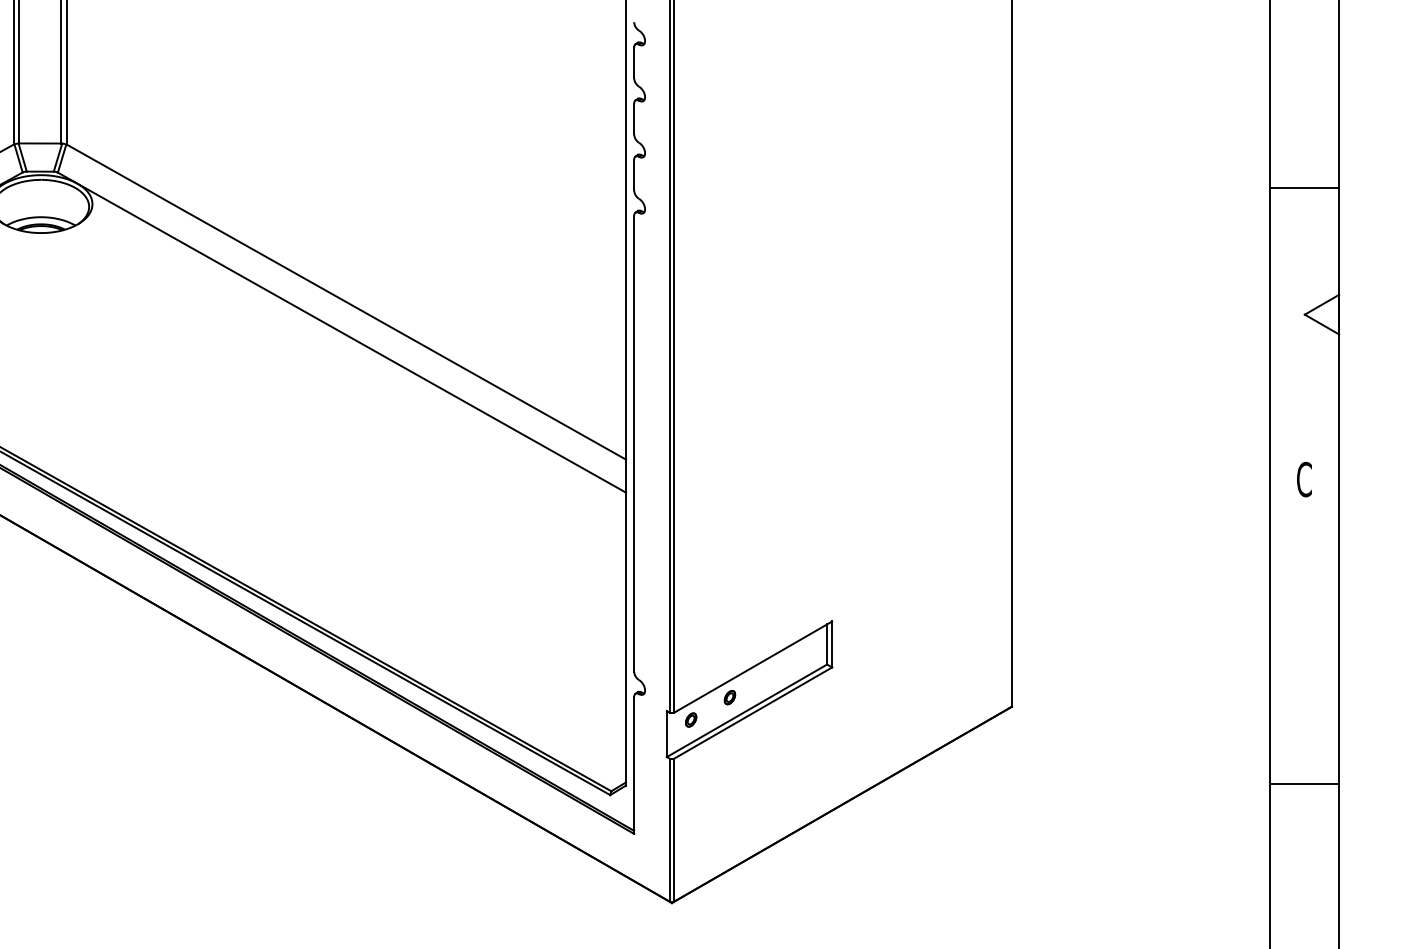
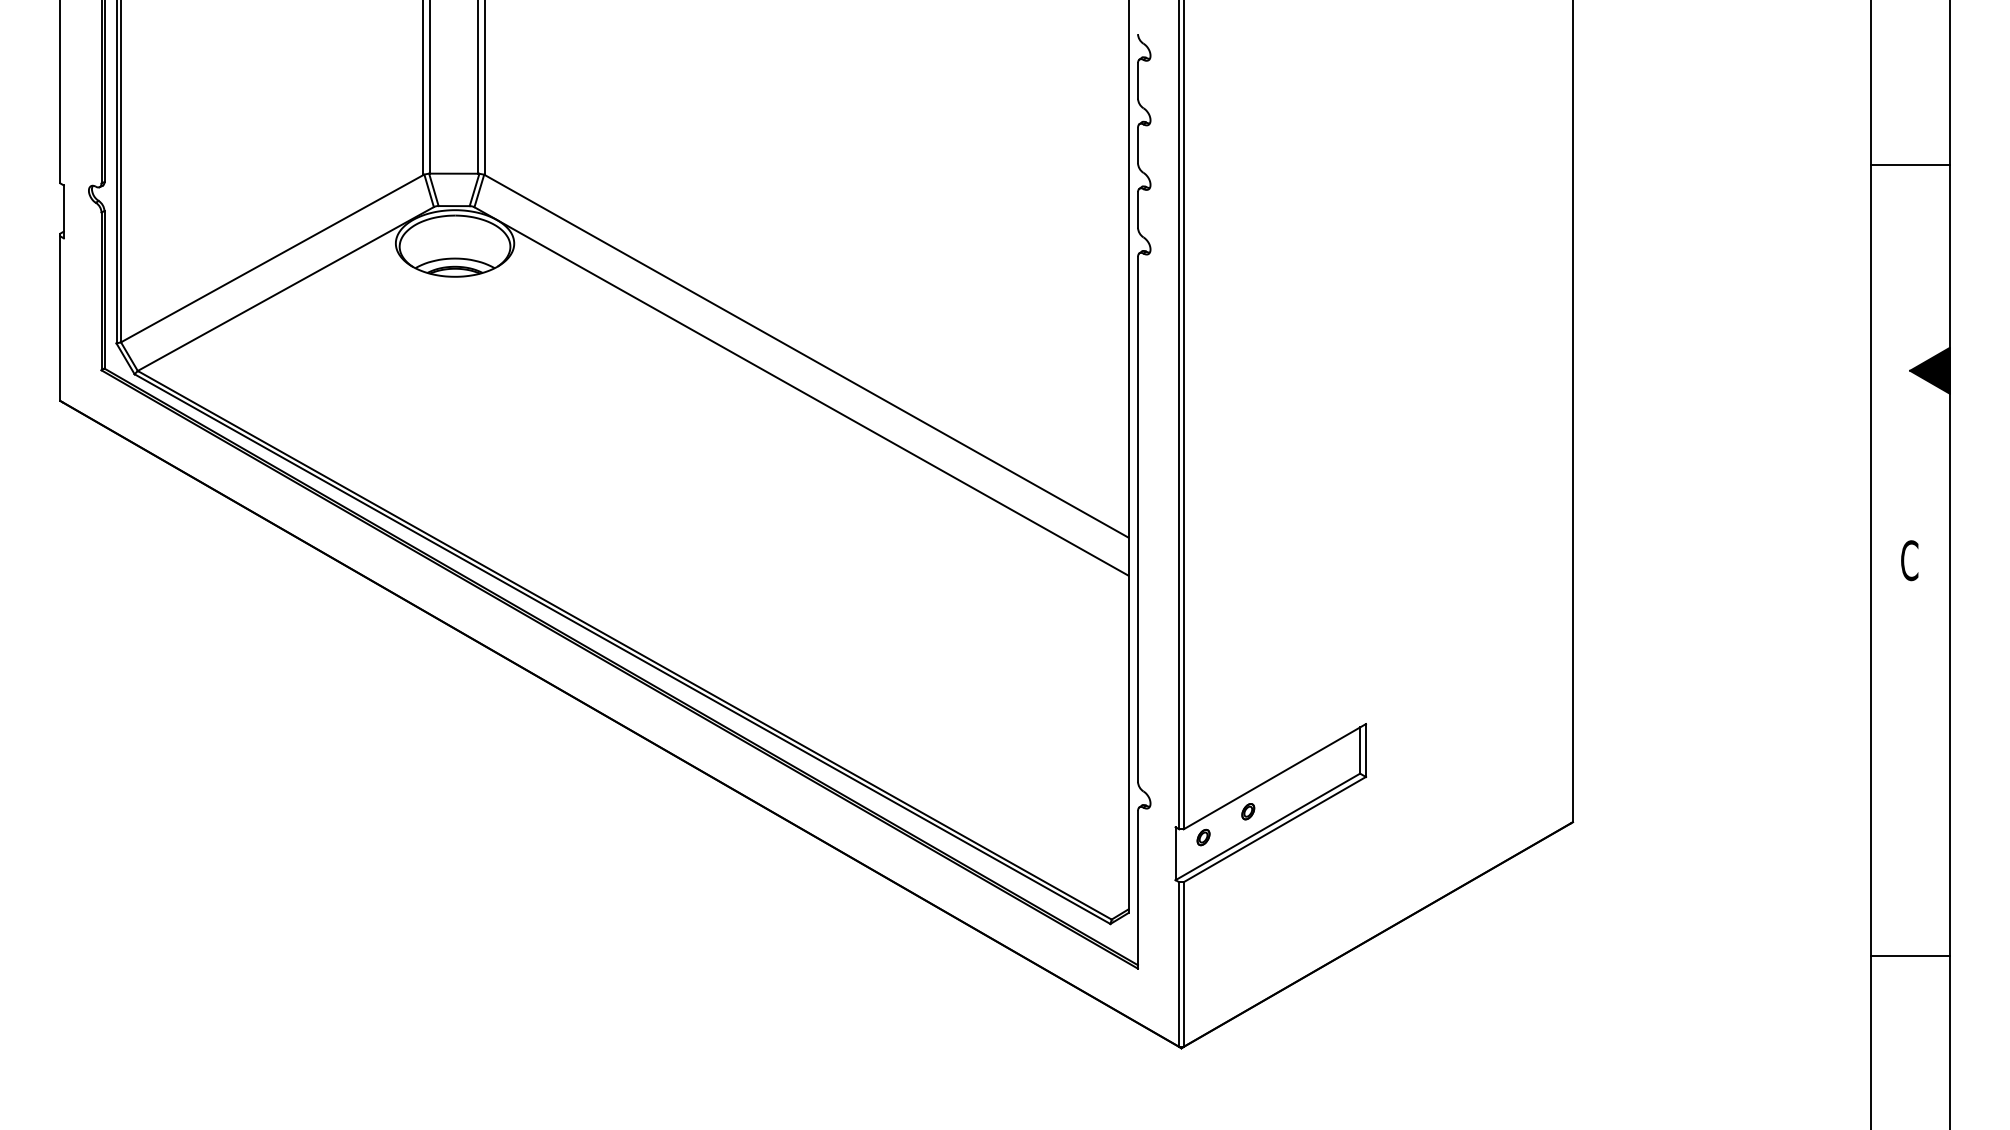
line: (1304, 188) -> (1909, 165), moved
fill: (1321, 314) -> (1929, 370), added
line: (1304, 784) -> (1909, 956), moved

